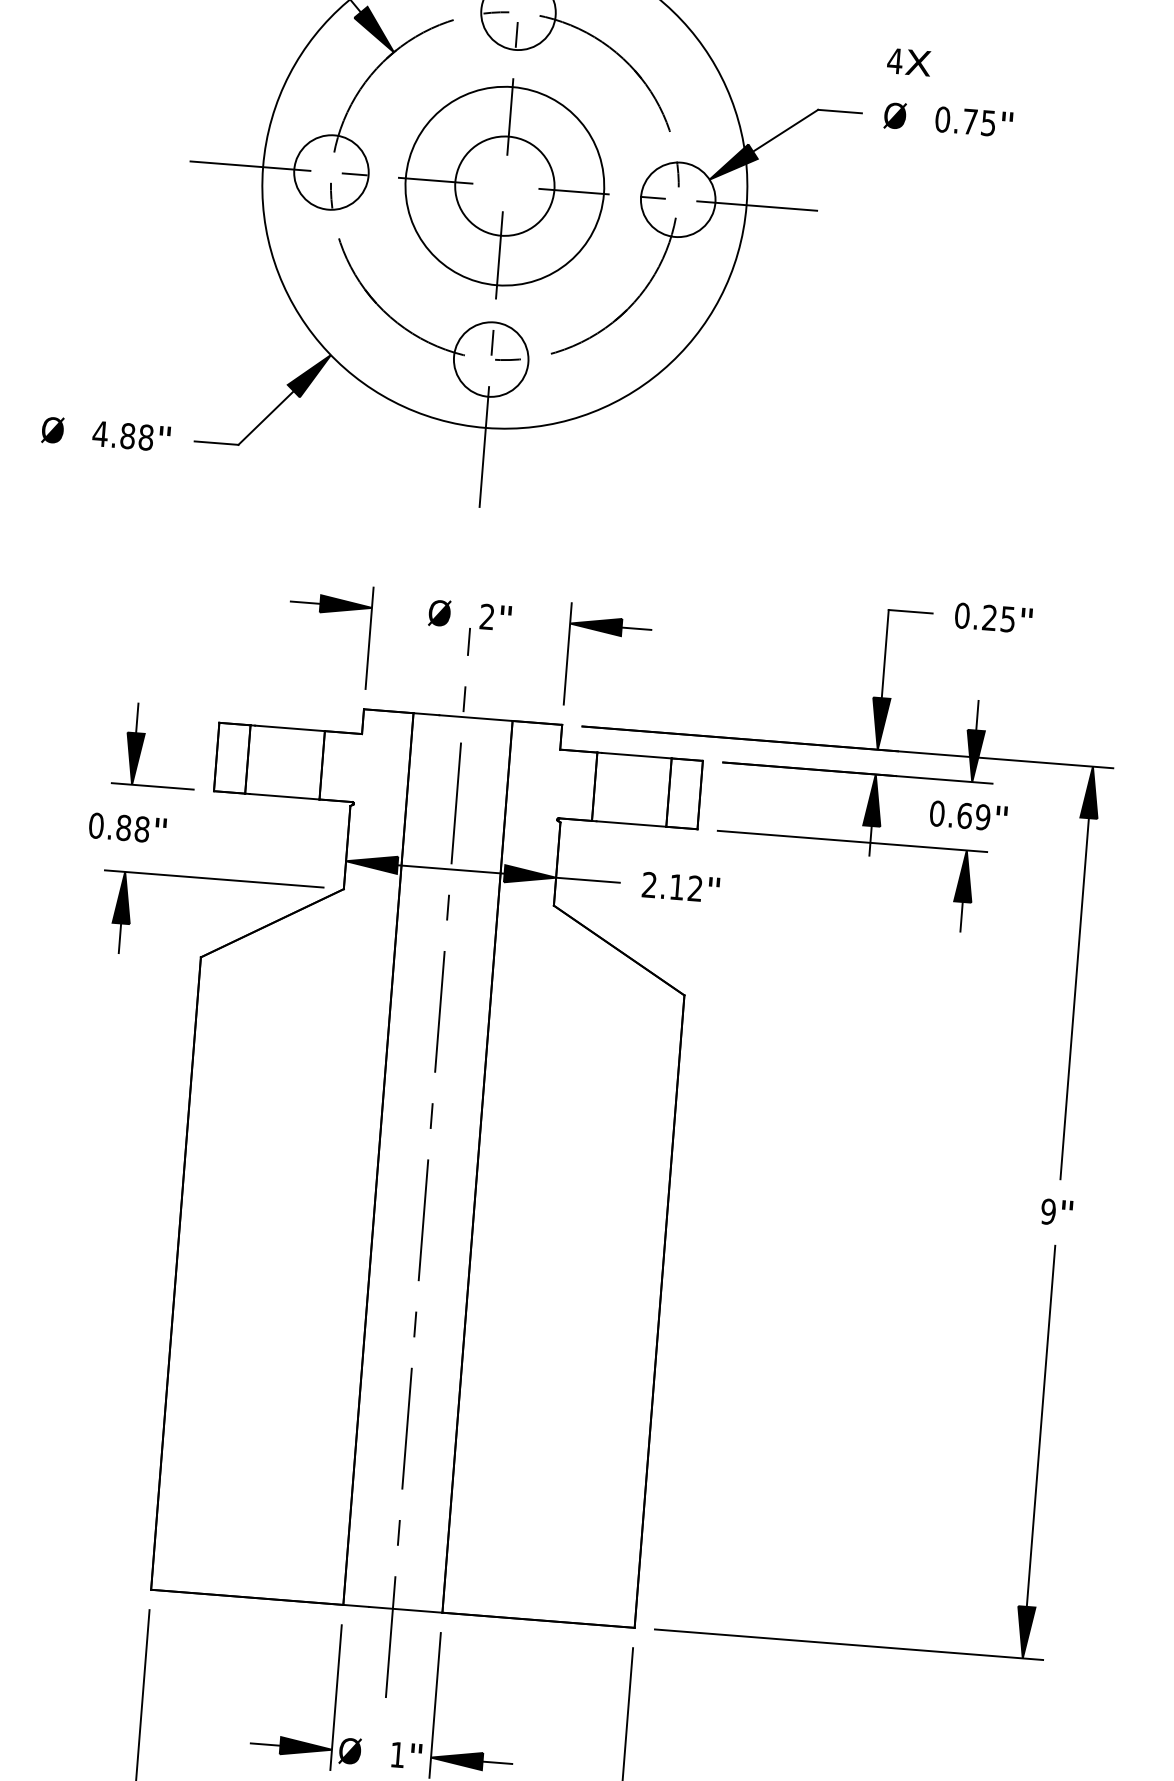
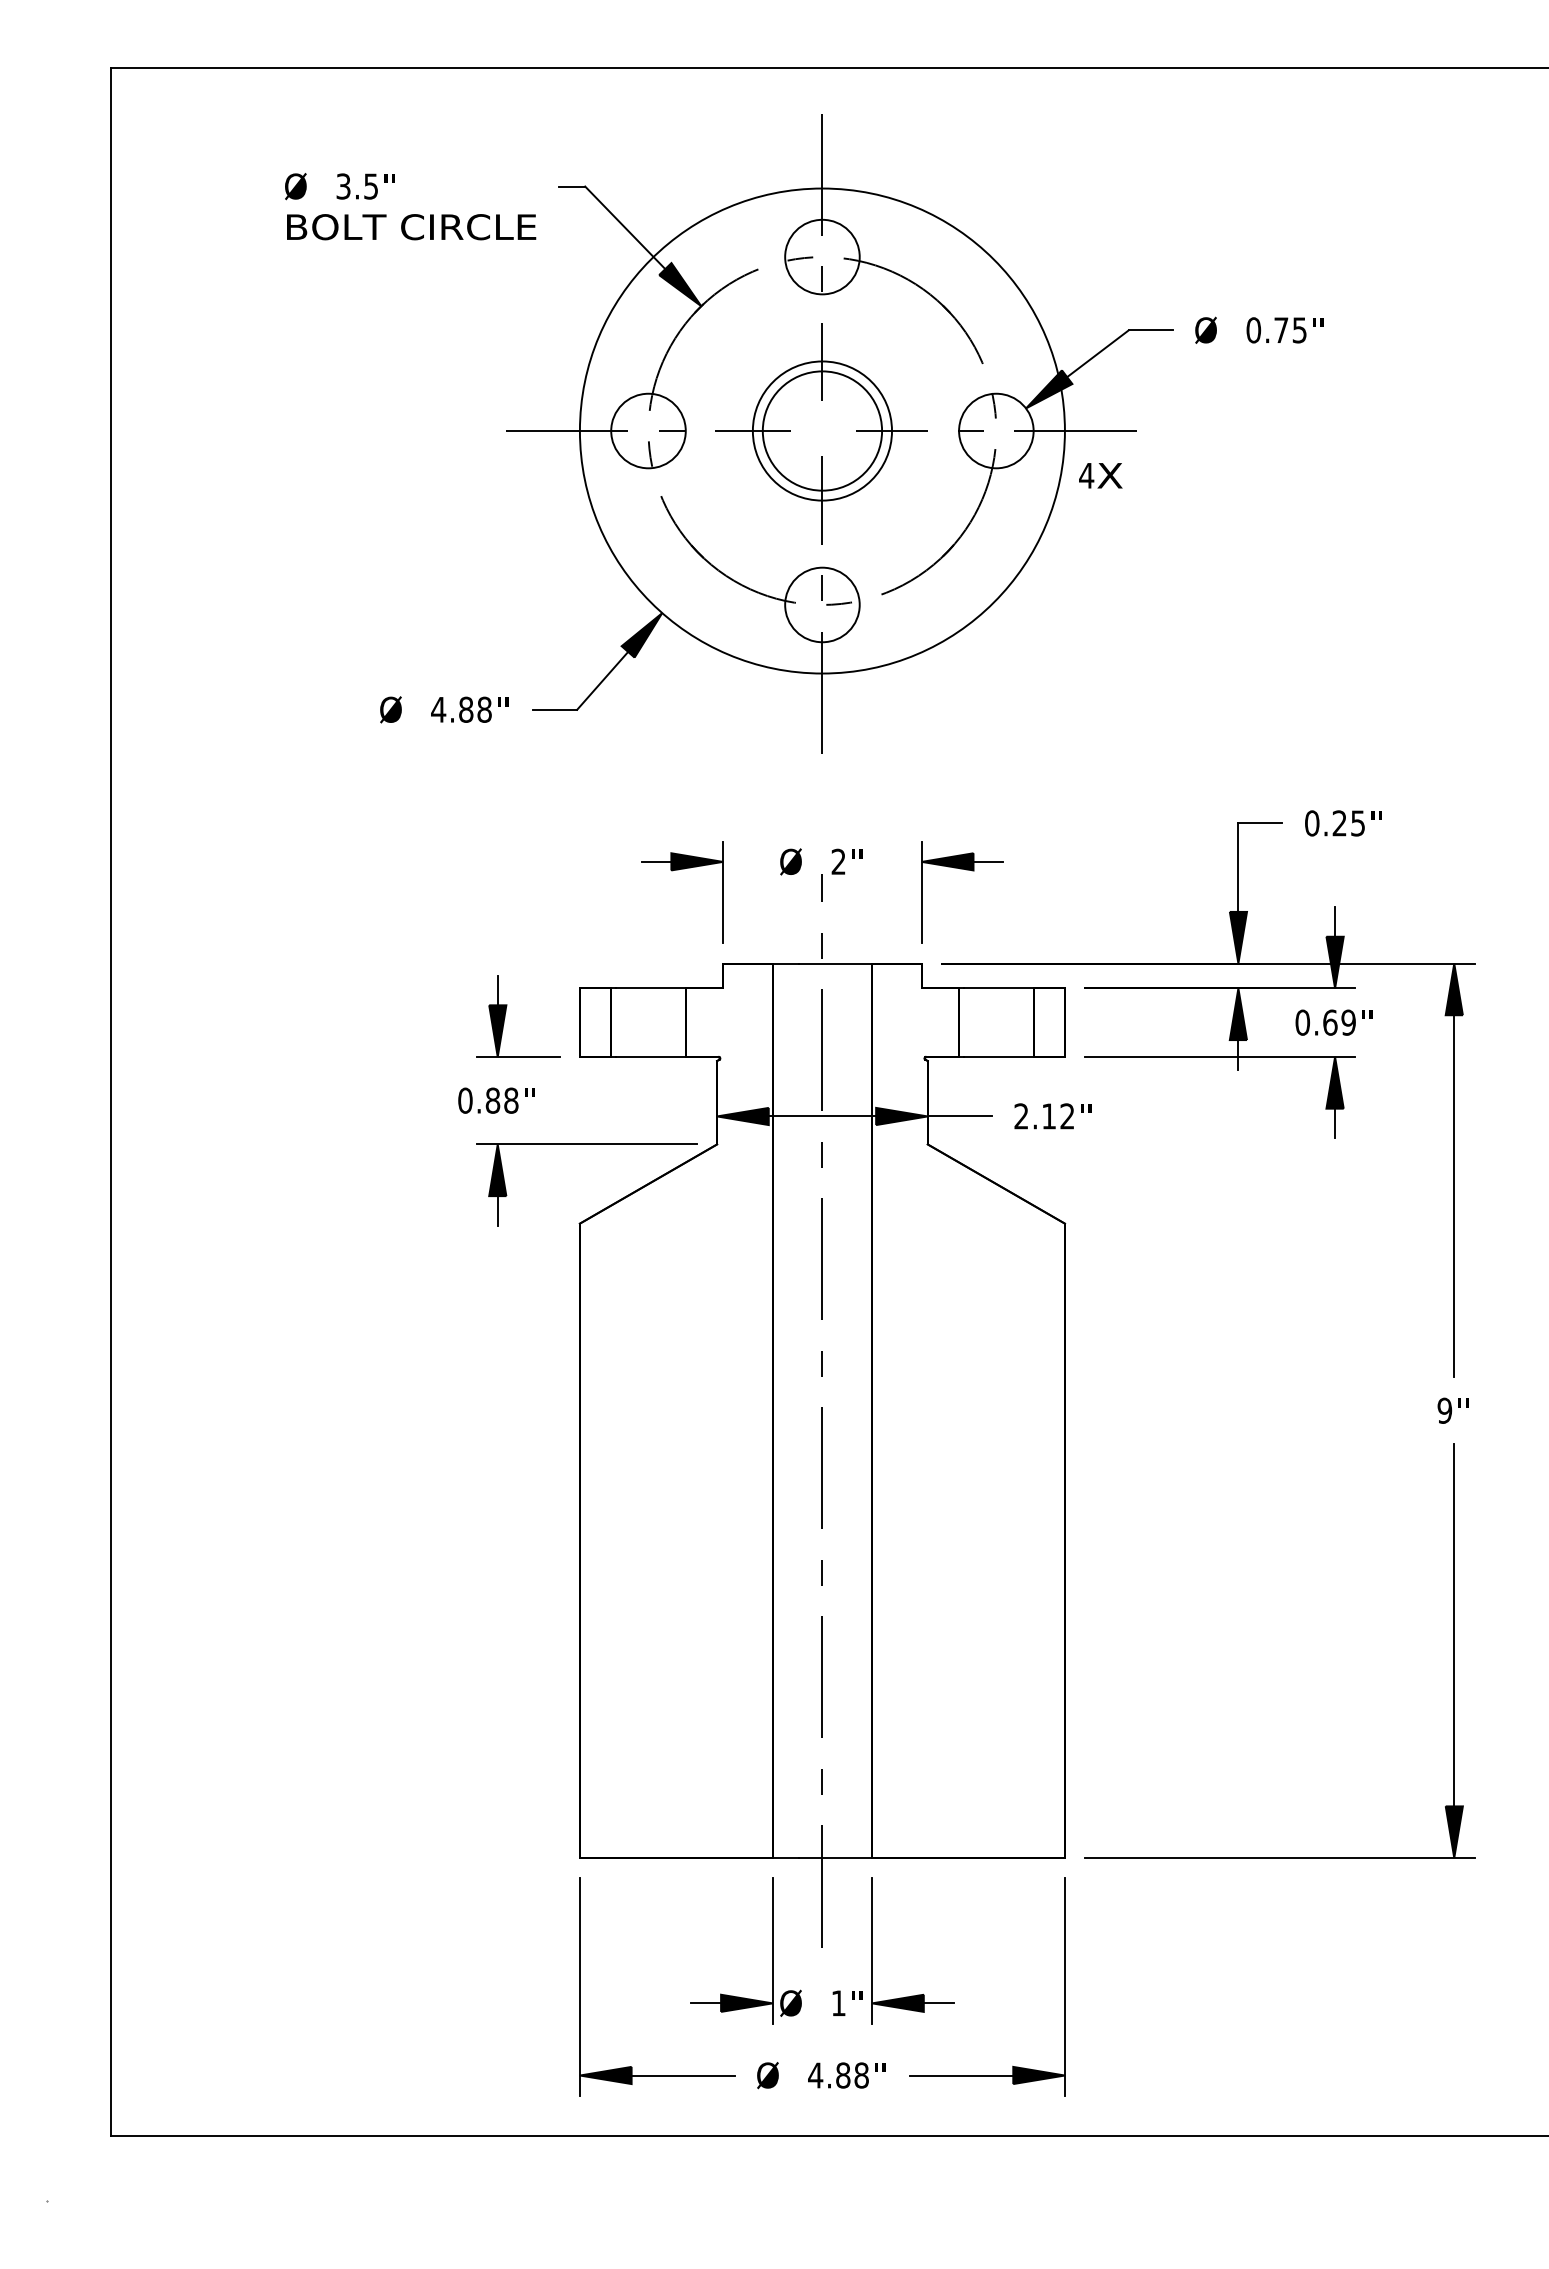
text: (908, 61) -> (1100, 475), moved
circle: (504, 185) -> (822, 430), size x0.6
circle: (504, 185) -> (822, 430), size x1.4

